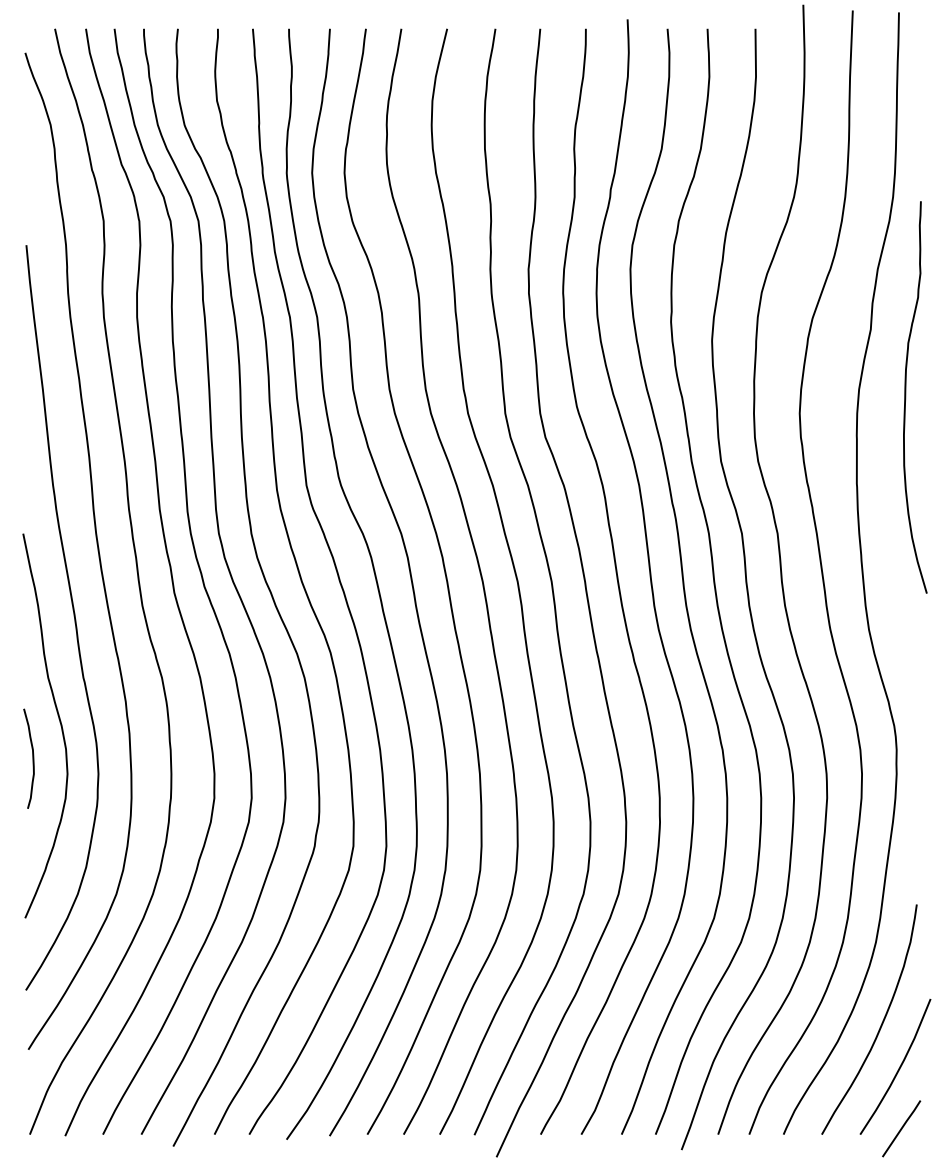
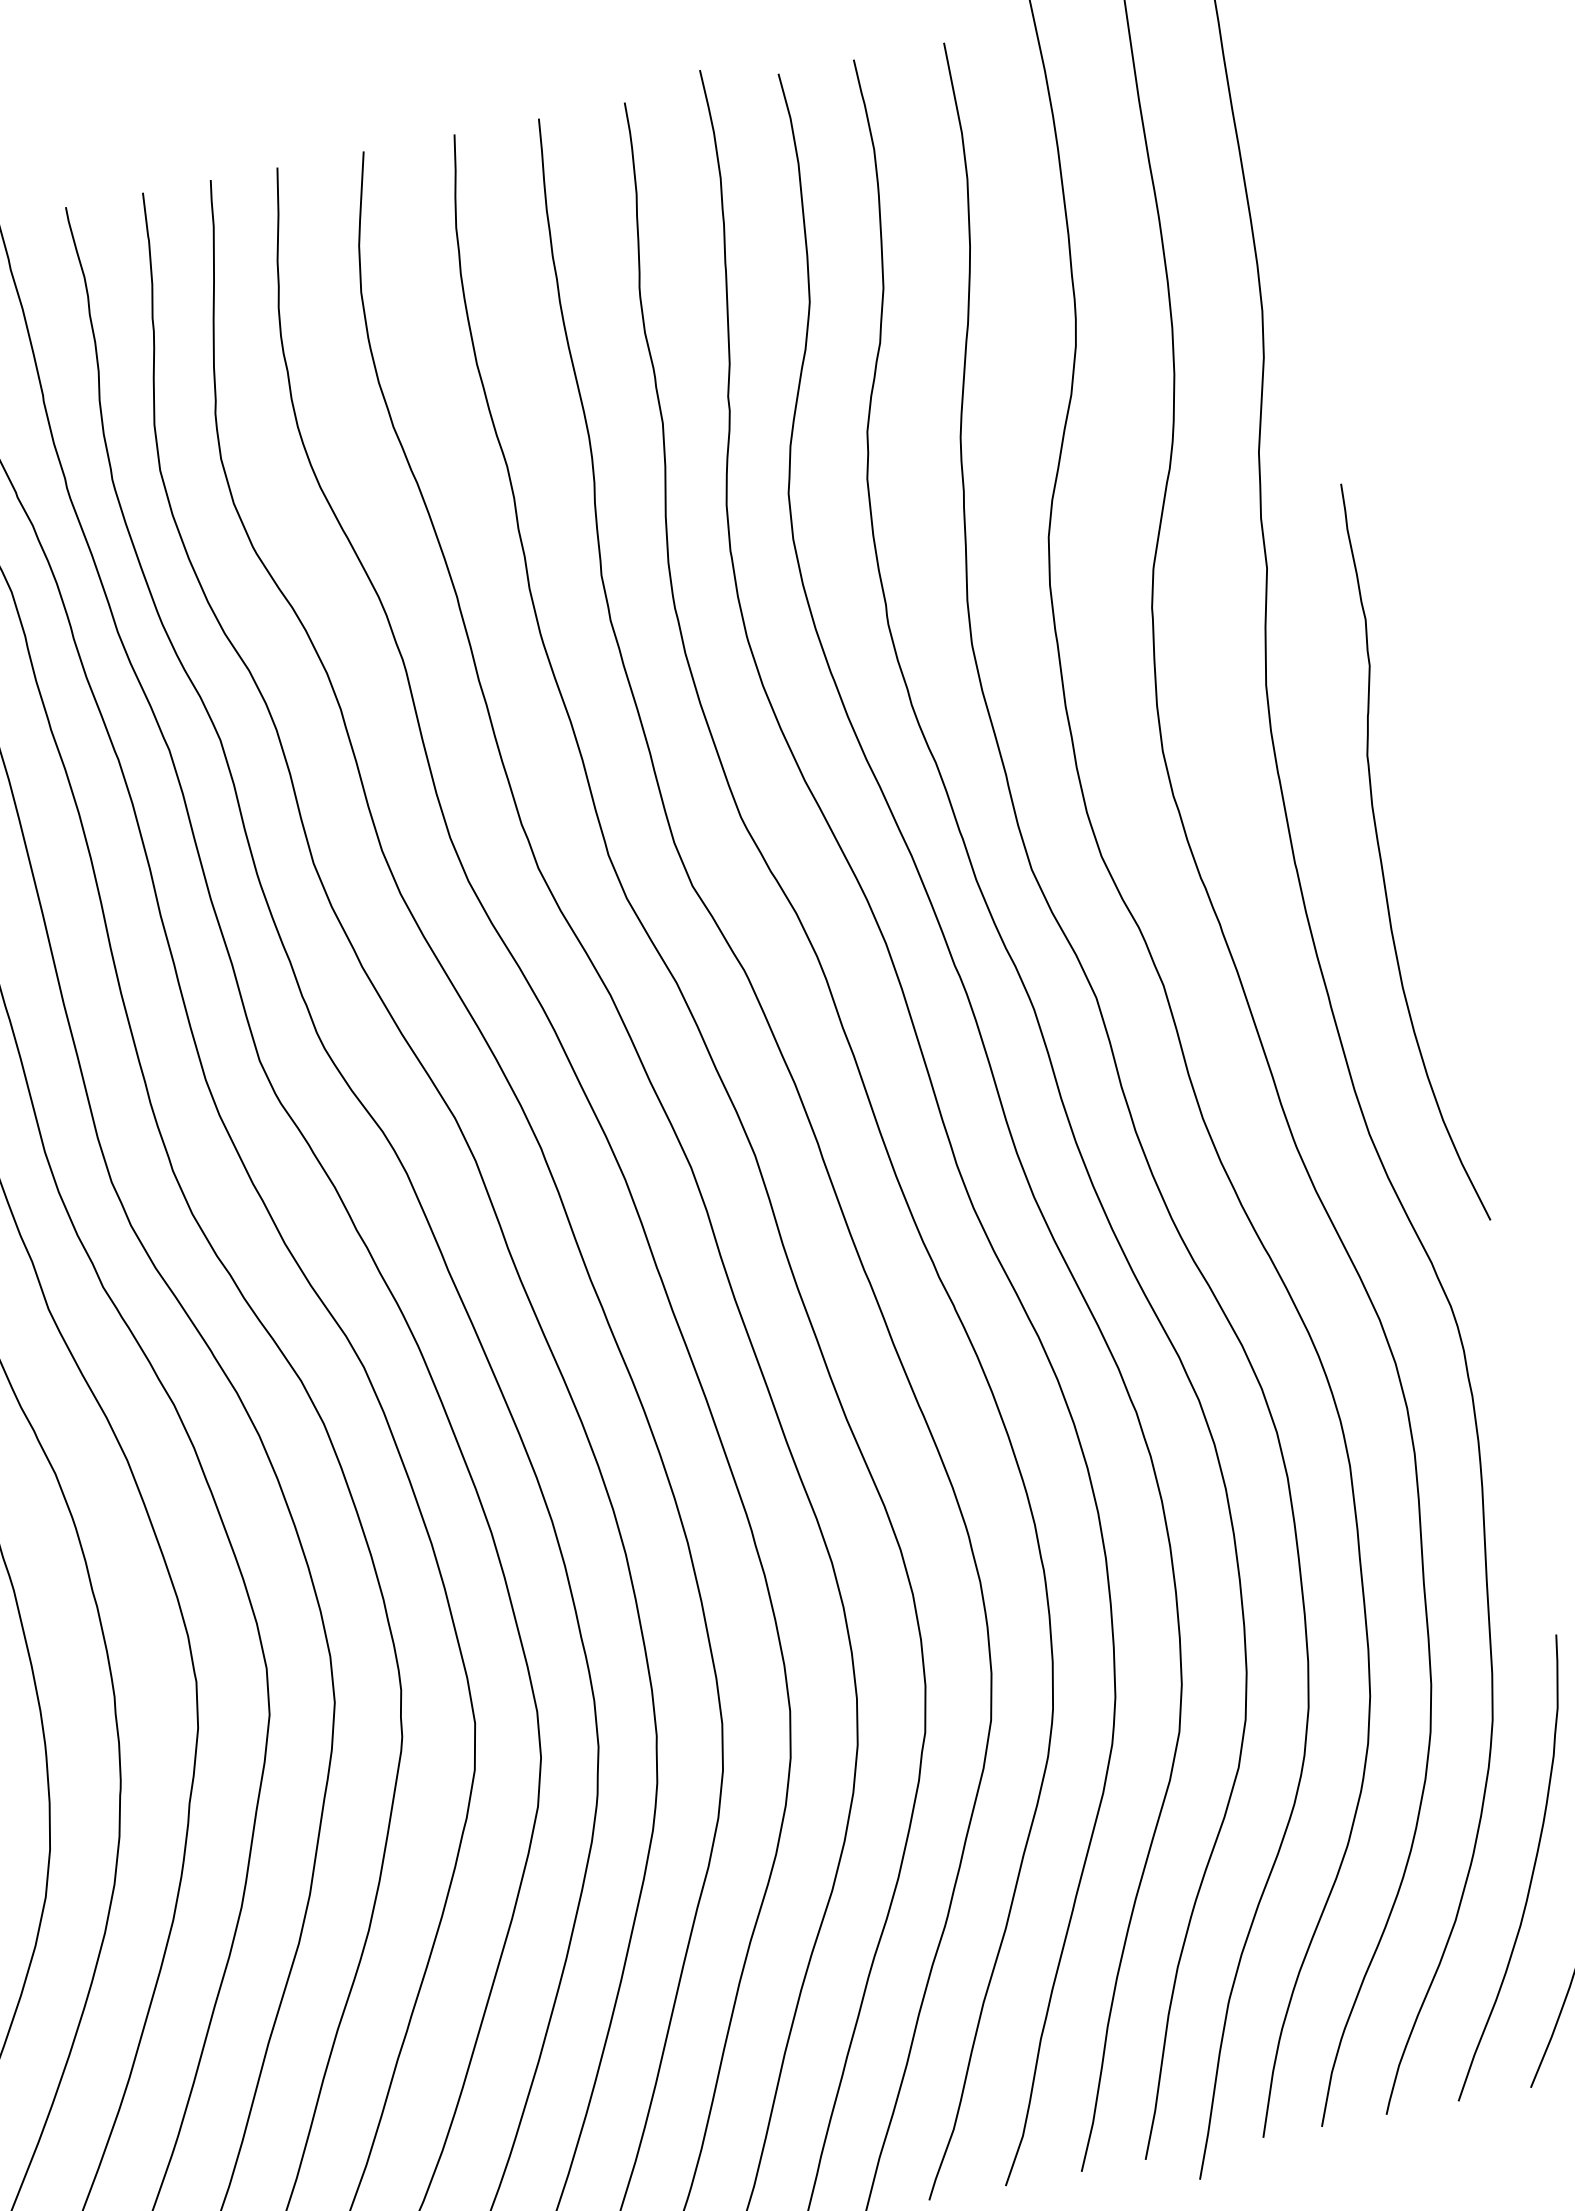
curve: (906, 397) -> (1383, 858), moved

